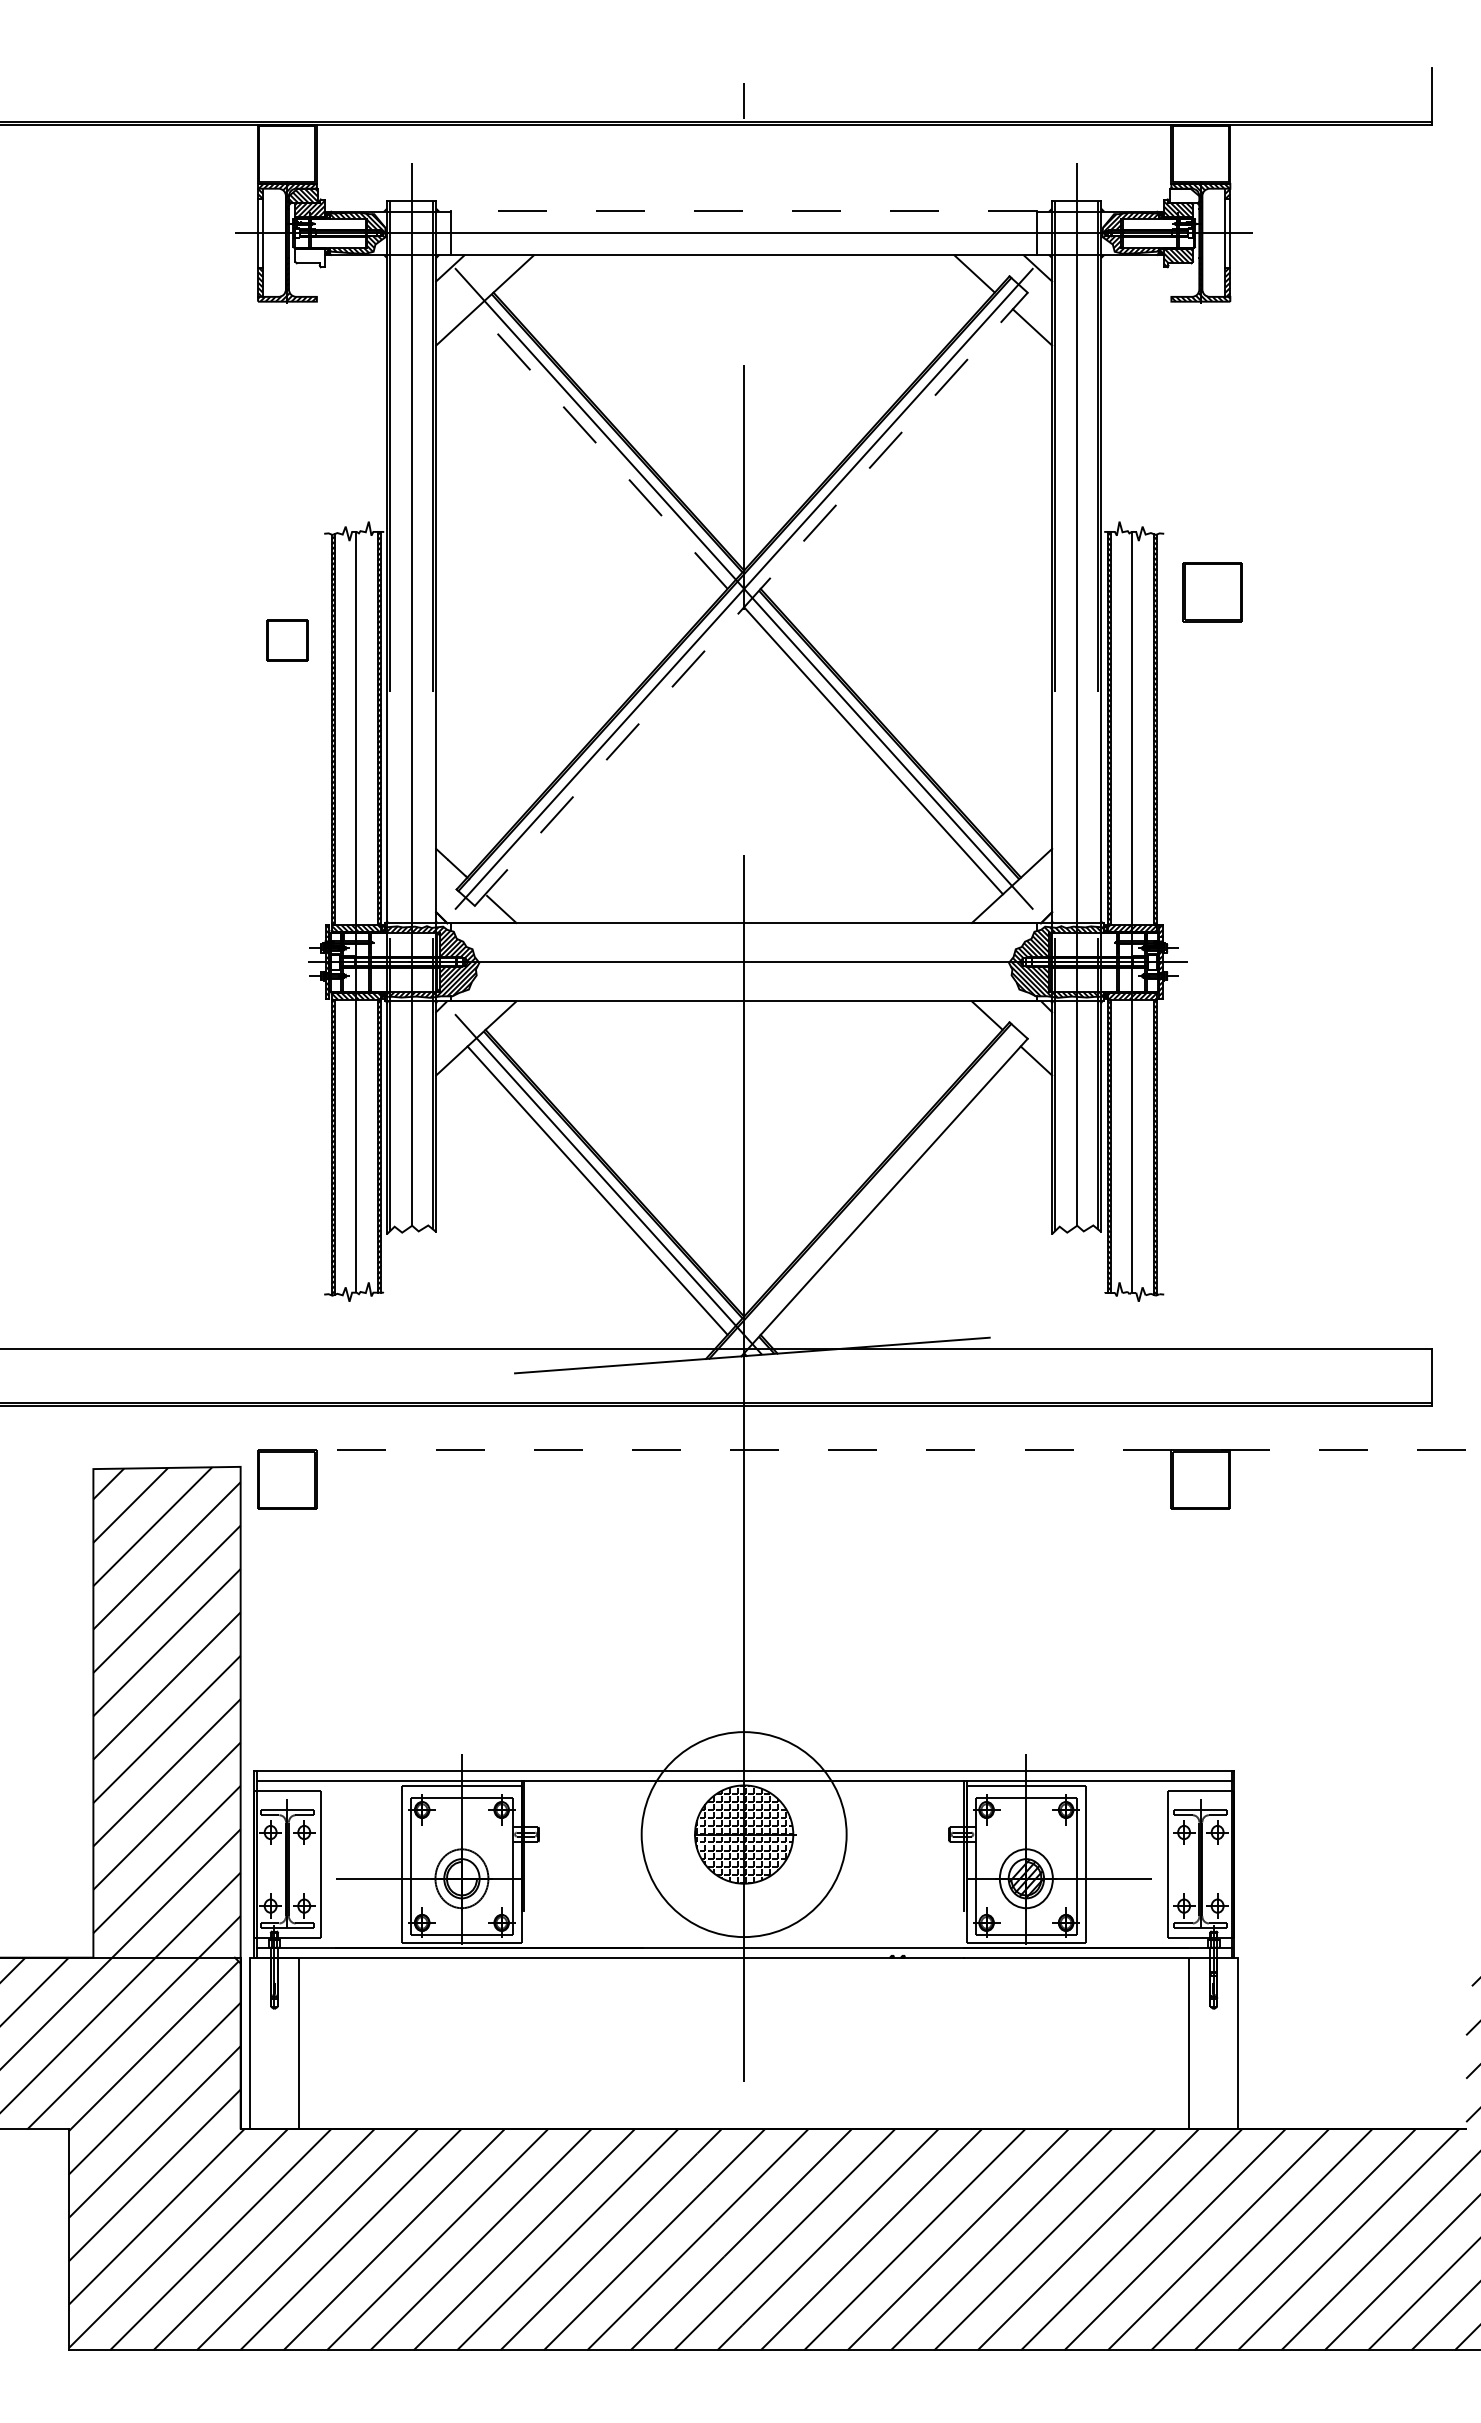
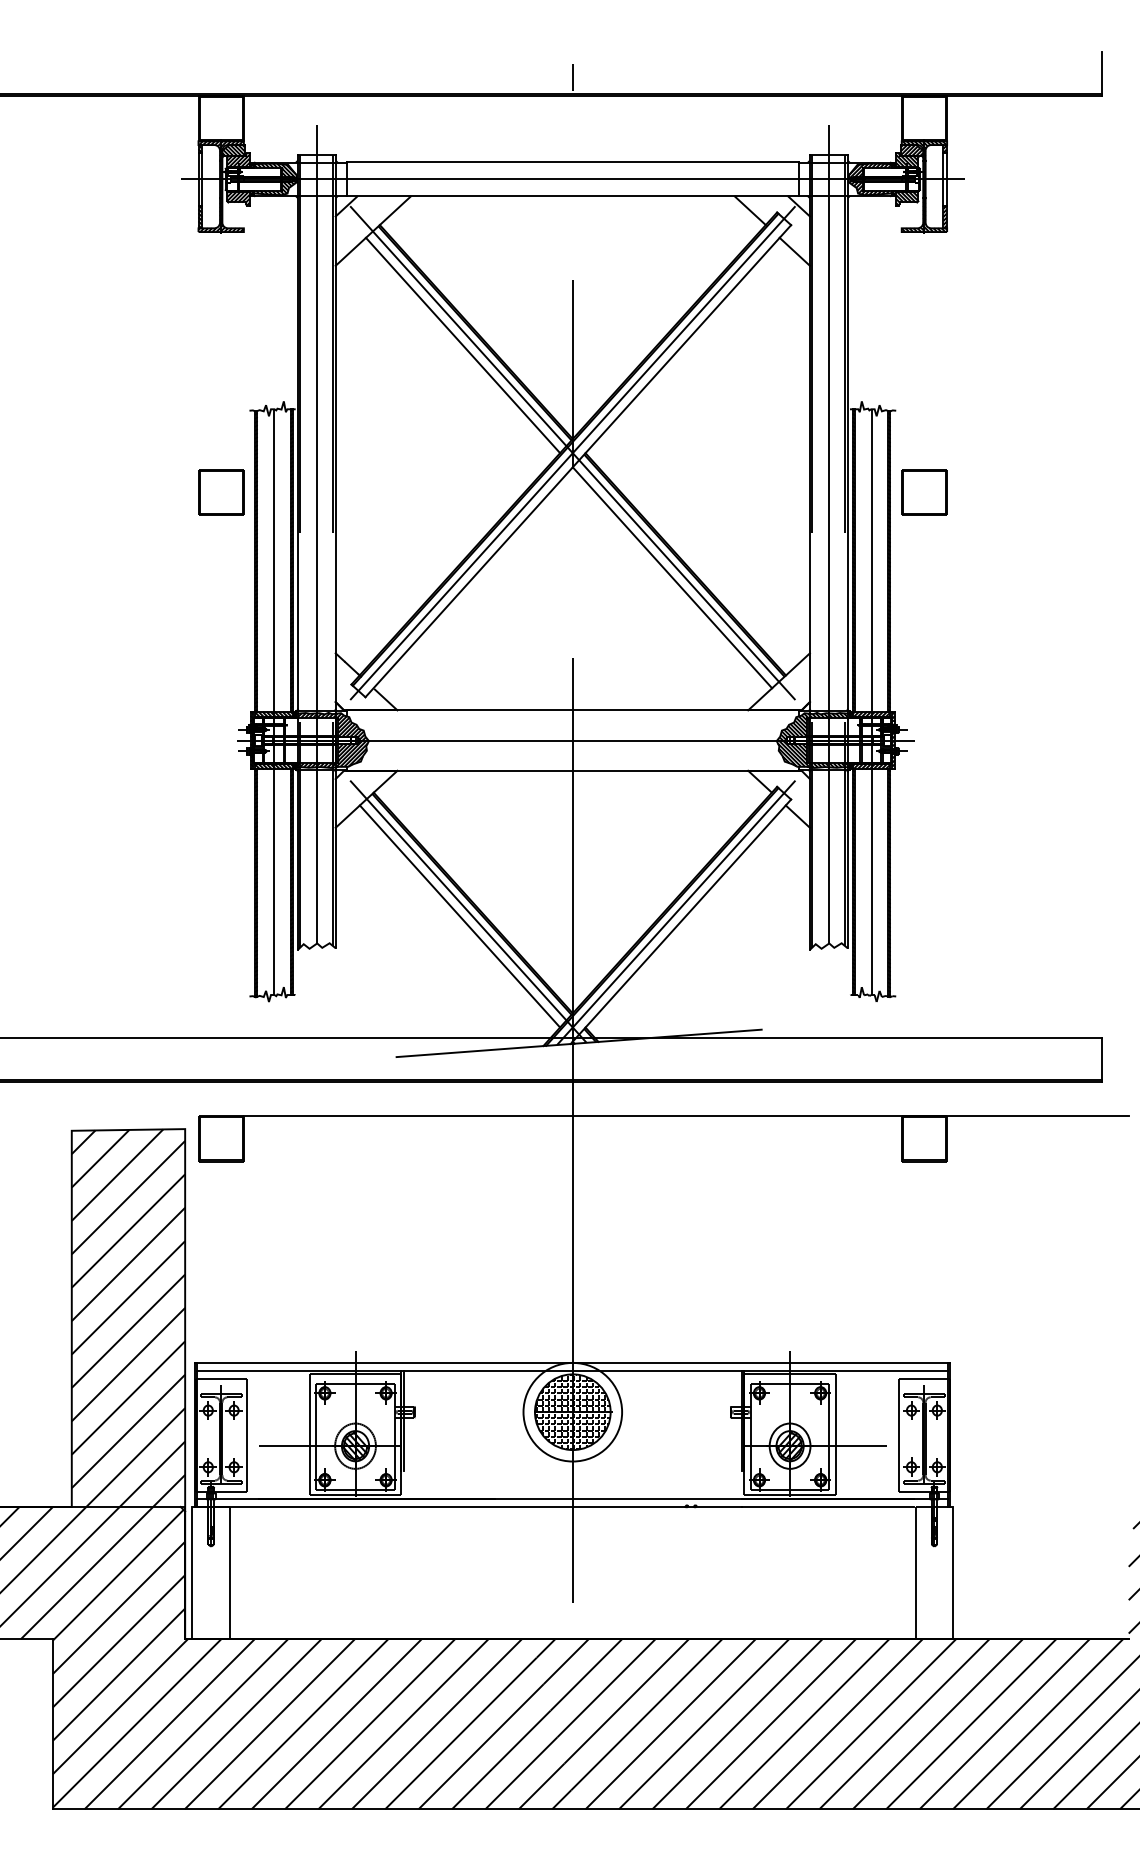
hatch: (1184, 195) -> (911, 150), added
line: (743, 211) -> (572, 162), dashed -> solid
hatch: (309, 258) -> (238, 198), added
line: (601, 448) -> (462, 345), dashed -> solid
part: (1212, 592) -> (924, 492), moved
line: (751, 599) -> (578, 461), dashed -> solid
part: (287, 640) -> (221, 492), size x1.43
line: (878, 1185) -> (676, 912), added
line: (891, 1450) -> (686, 1116), dashed -> solid
circle: (744, 1834) -> (573, 1412), size x0.62
hatch: (461, 1878) -> (355, 1446), added

